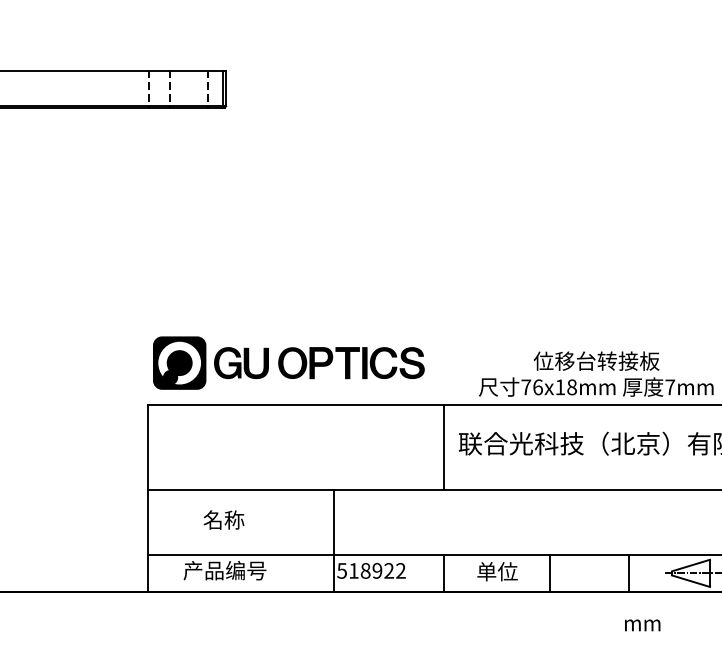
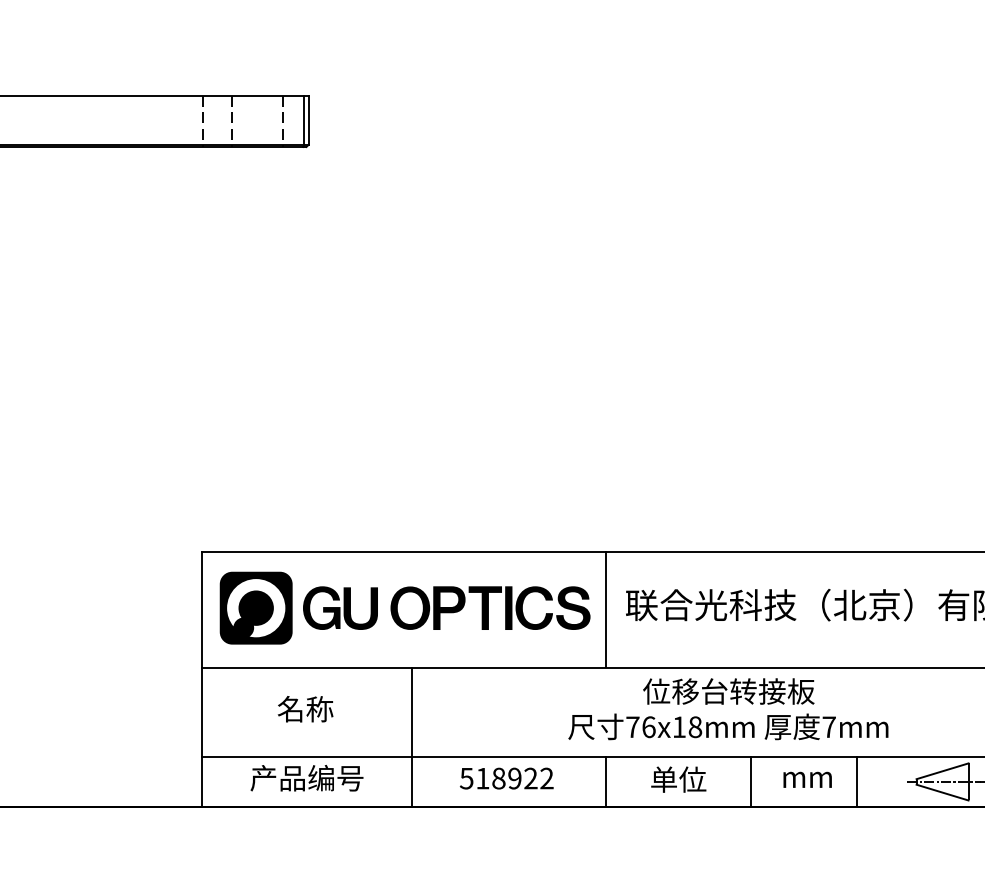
part: (288, 362) -> (404, 607), moved
text: (596, 374) -> (728, 709), moved
line: (333, 540) -> (412, 737), moved
text: (642, 625) -> (807, 779), moved

